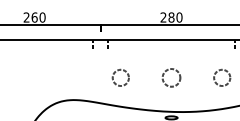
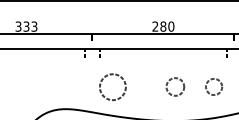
text: (34, 17) -> (26, 26), 260 -> 333
circle: (120, 77) -> (112, 86), size x1.6
circle: (171, 77) -> (175, 86), moved

